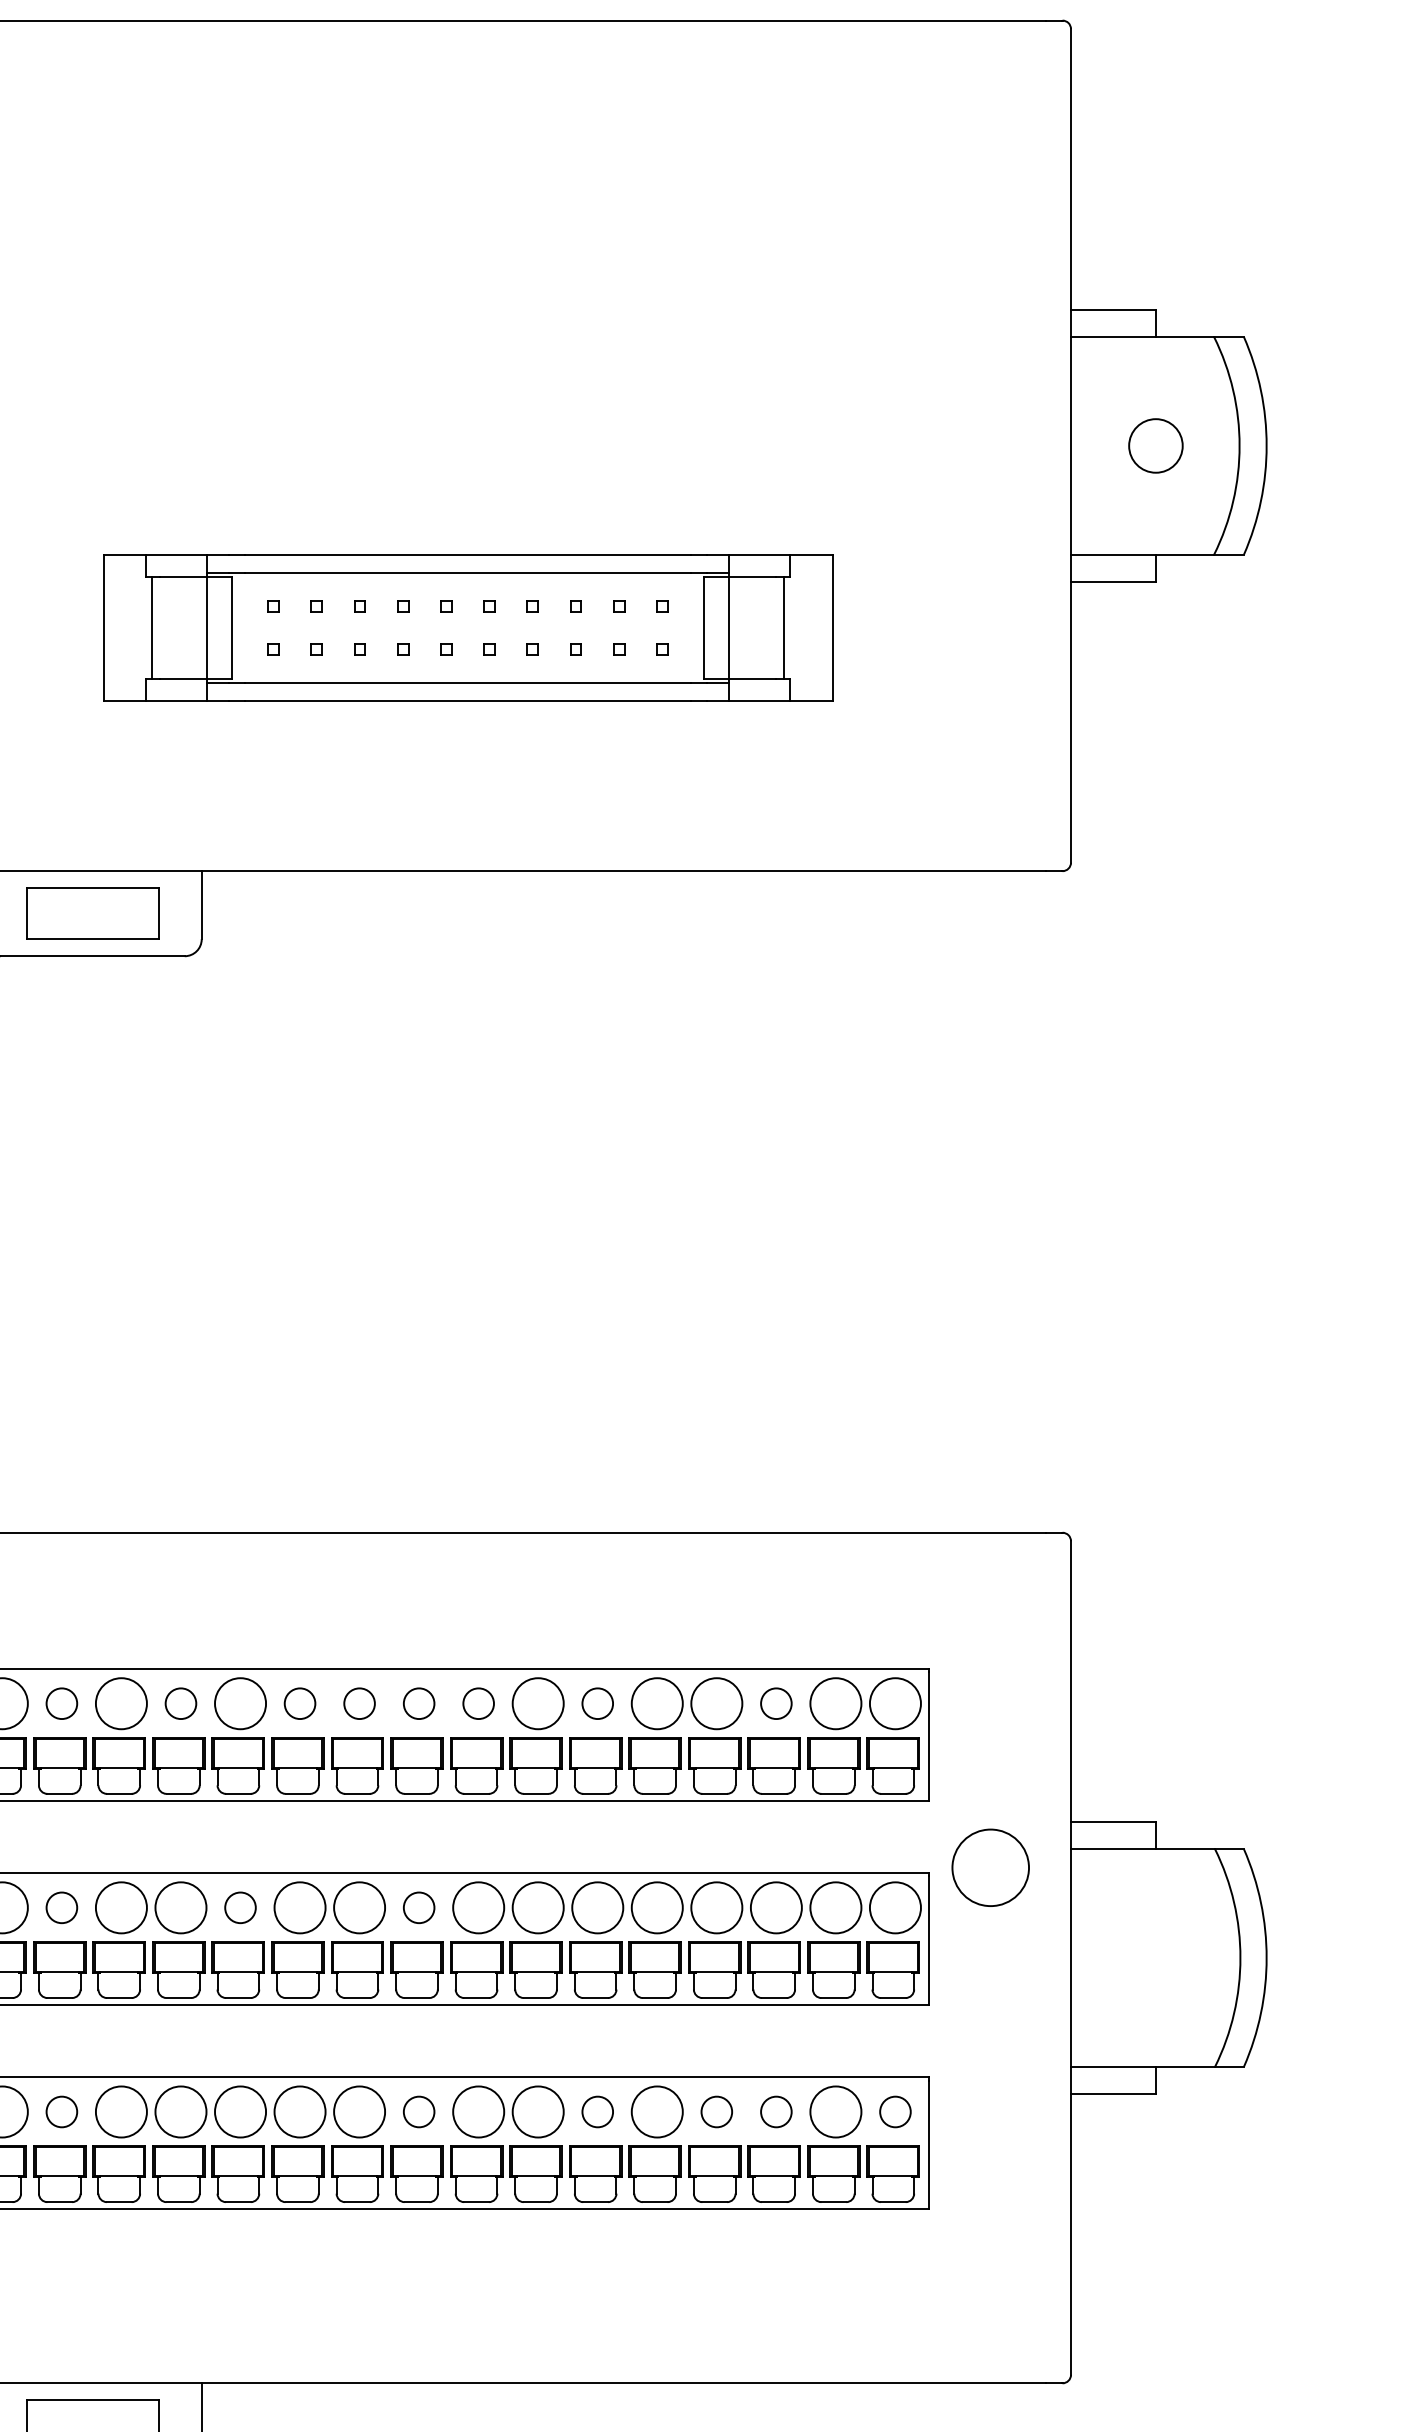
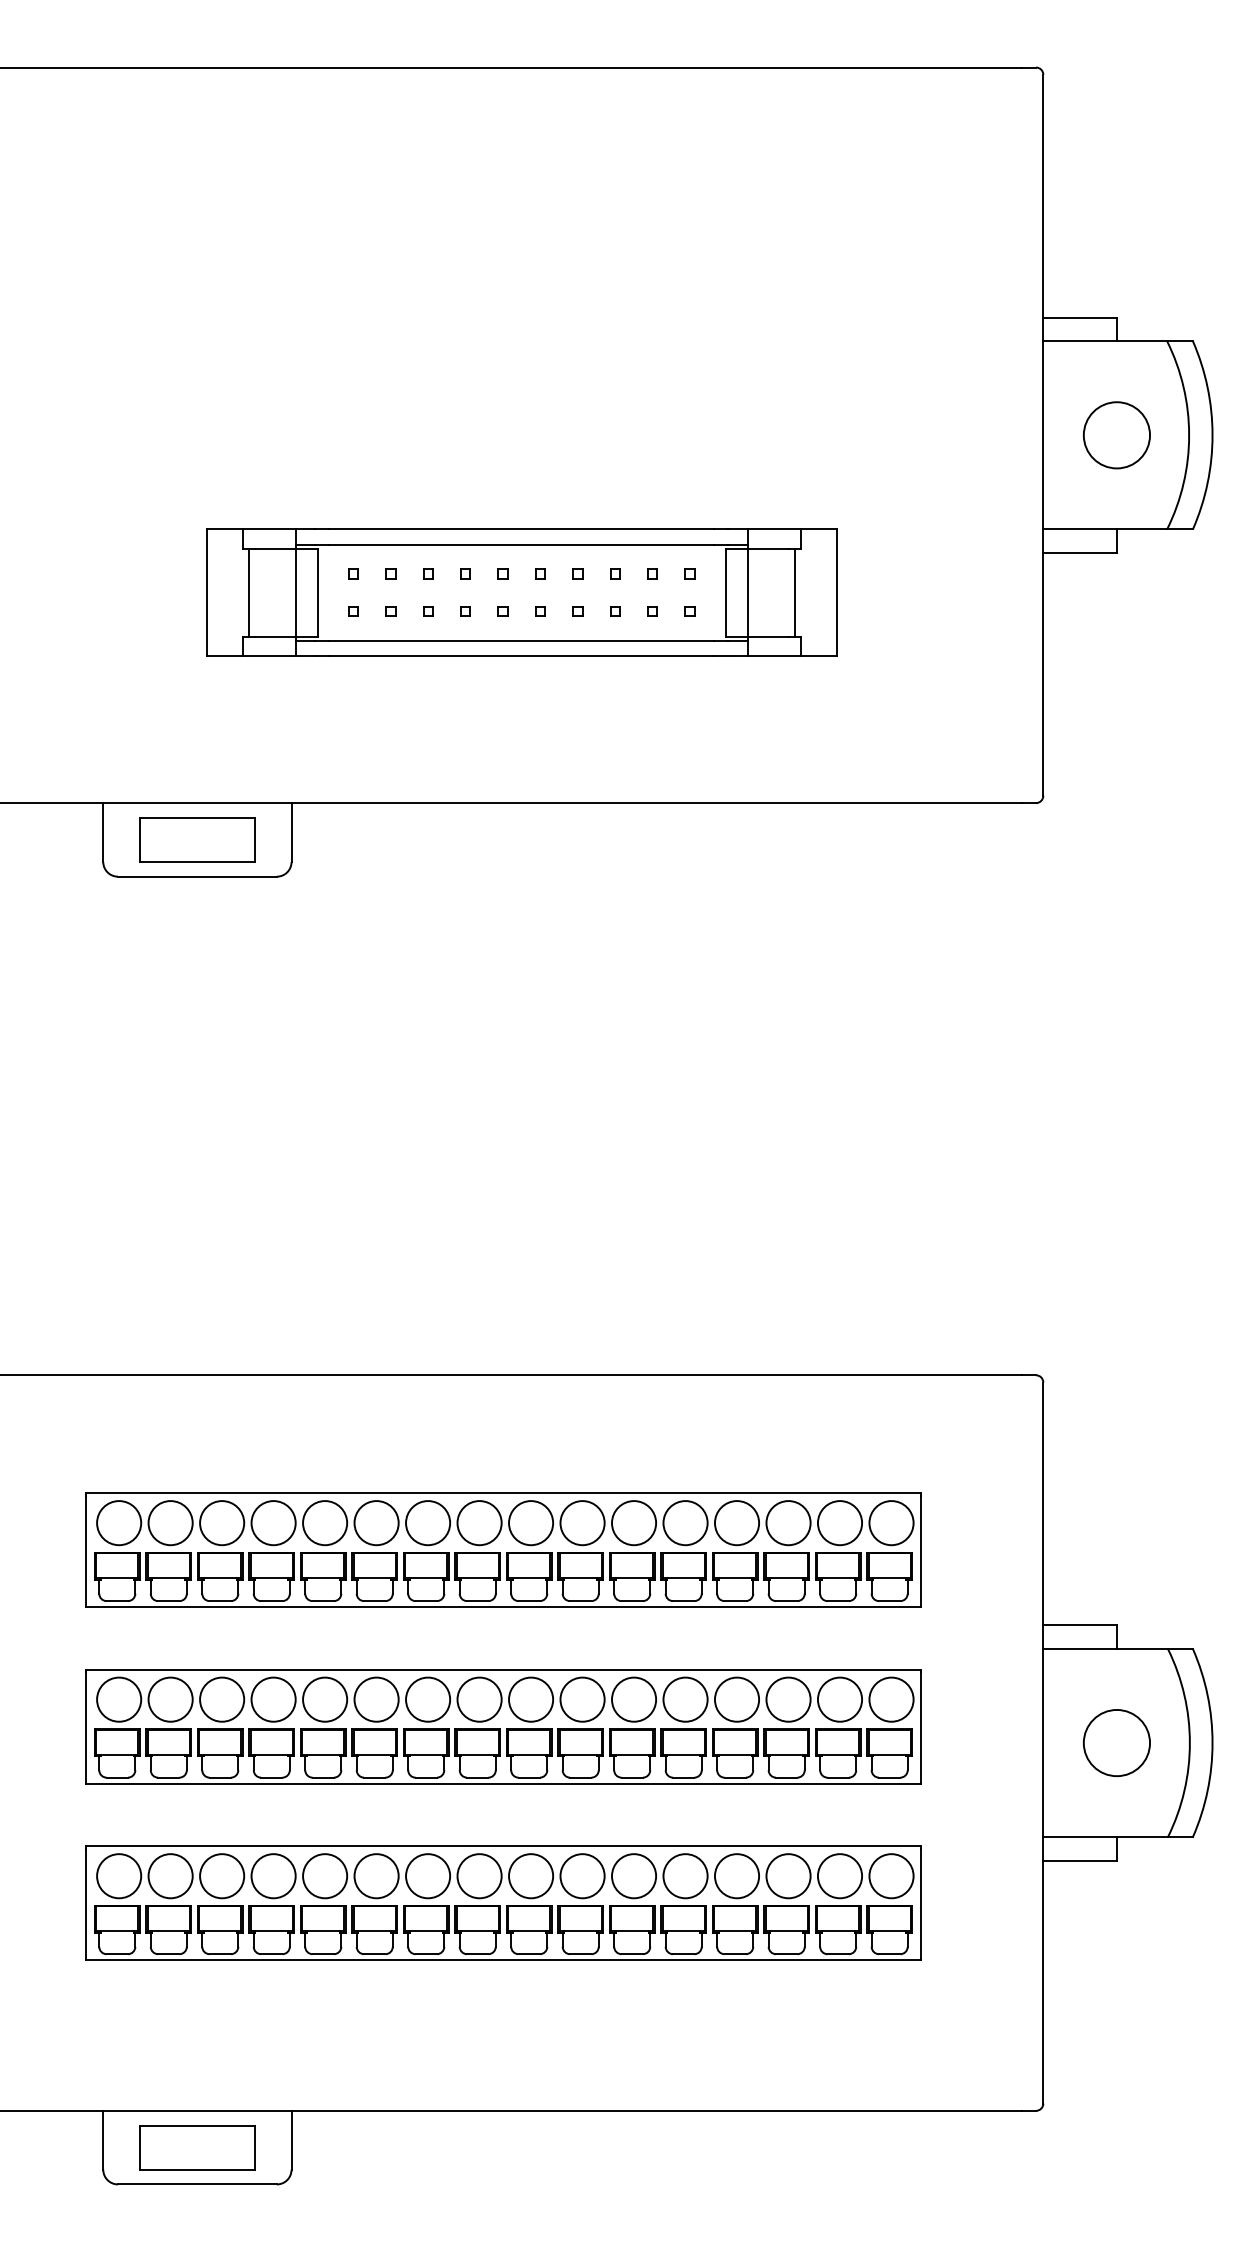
circle: (1155, 446) -> (1116, 435), size x1.43
circle: (61, 1704) -> (170, 1523), size x1.67
circle: (180, 1704) -> (273, 1523), size x1.67
circle: (299, 1704) -> (376, 1523), size x1.67
circle: (360, 1704) -> (428, 1523), size x1.67
circle: (419, 1704) -> (479, 1523), size x1.67
circle: (479, 1704) -> (531, 1523), size x1.67
circle: (598, 1704) -> (634, 1523), size x1.67
circle: (776, 1704) -> (788, 1523), size x1.67
circle: (990, 1868) -> (1116, 1743), moved
circle: (61, 1907) -> (170, 1699), size x1.67
circle: (240, 1907) -> (325, 1699), size x1.67
circle: (419, 1907) -> (479, 1699), size x1.67
circle: (61, 2112) -> (170, 1876), size x1.67
circle: (419, 2112) -> (479, 1876), size x1.67
circle: (598, 2112) -> (634, 1876), size x1.67
circle: (716, 2112) -> (736, 1876), size x1.67
circle: (776, 2112) -> (788, 1876), size x1.67
circle: (895, 2112) -> (891, 1876), size x1.67

